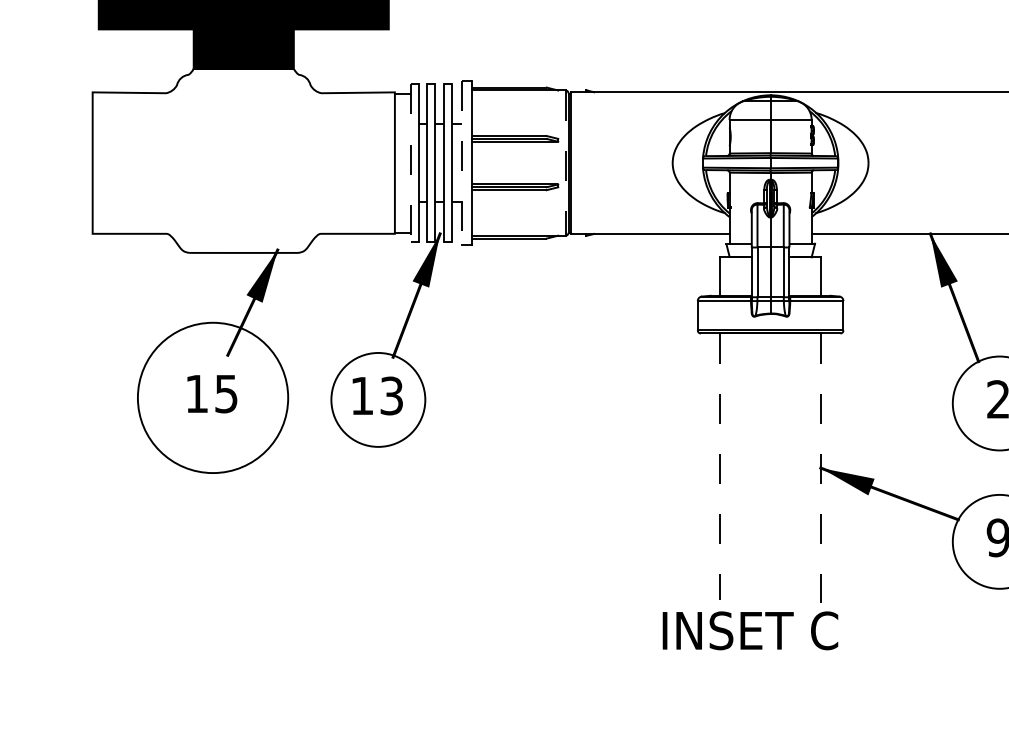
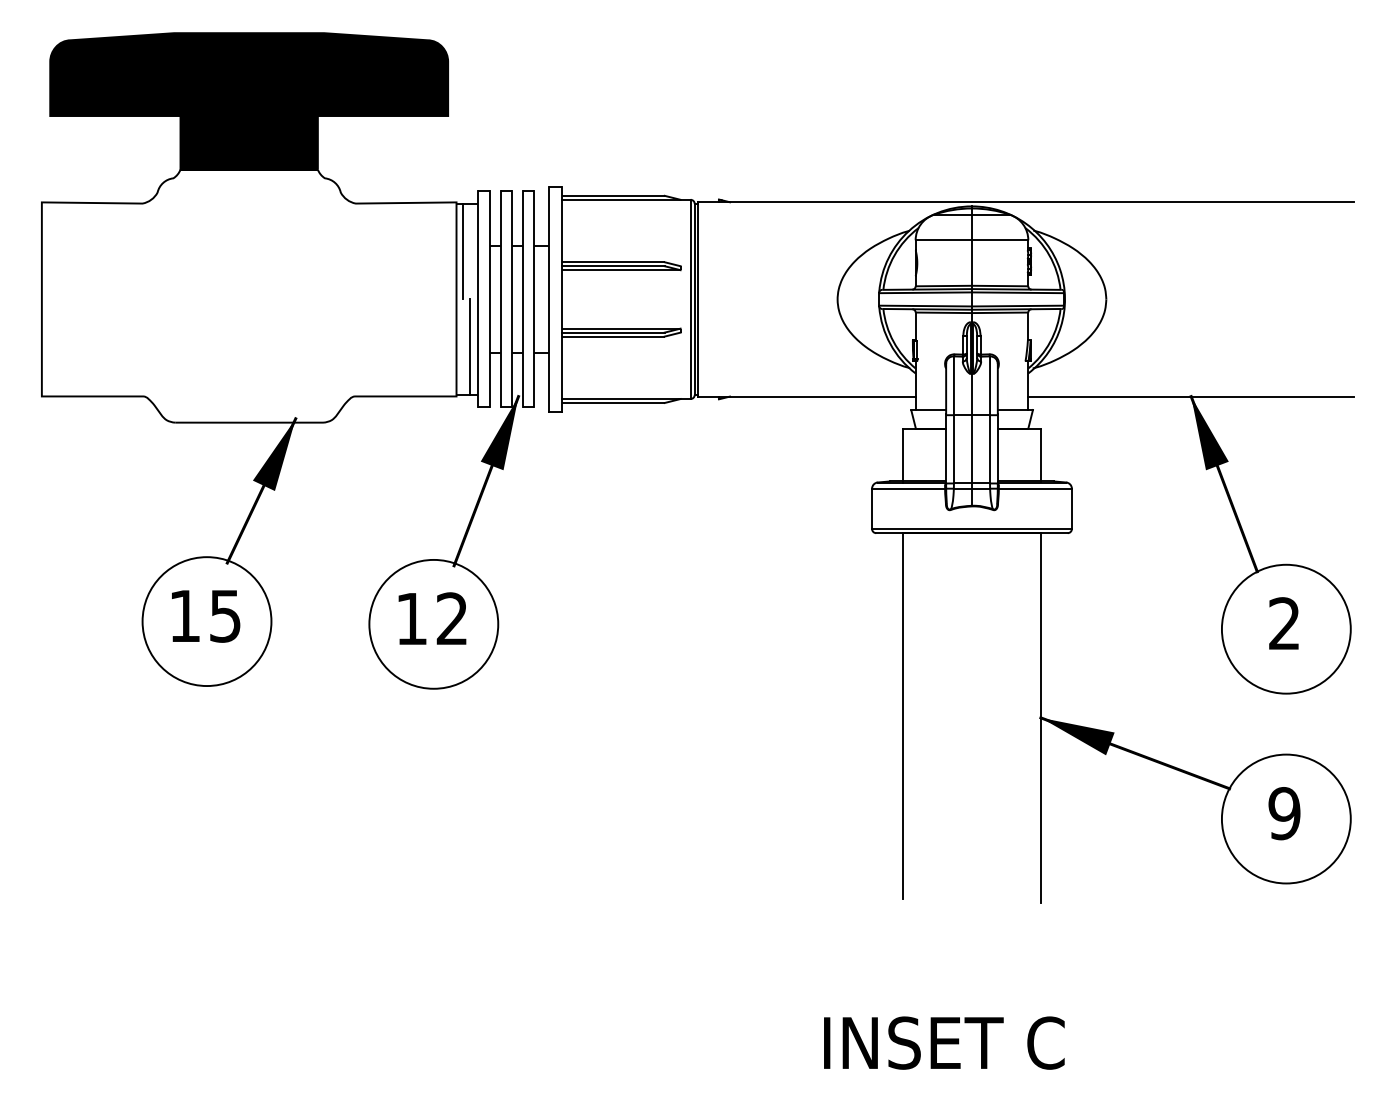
line: (399, 128) -> (463, 251), added
line: (410, 163) -> (478, 299), dashed -> solid
line: (461, 163) -> (548, 299), dashed -> solid
line: (565, 163) -> (690, 299), dashed -> solid
line: (405, 197) -> (470, 346), added
text: (391, 395) -> (451, 618), 13 -> 12
circle: (212, 397) -> (206, 621), size x0.62
line: (720, 467) -> (903, 716), dashed -> solid
line: (820, 467) -> (1040, 717), dashed -> solid
text: (750, 630) -> (944, 1042), moved

